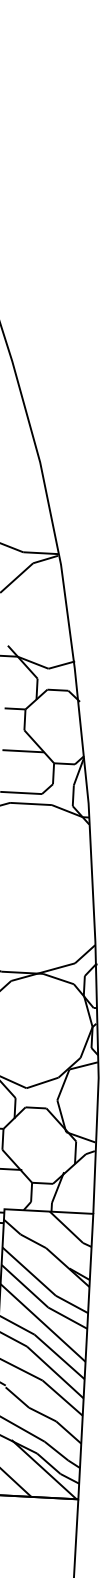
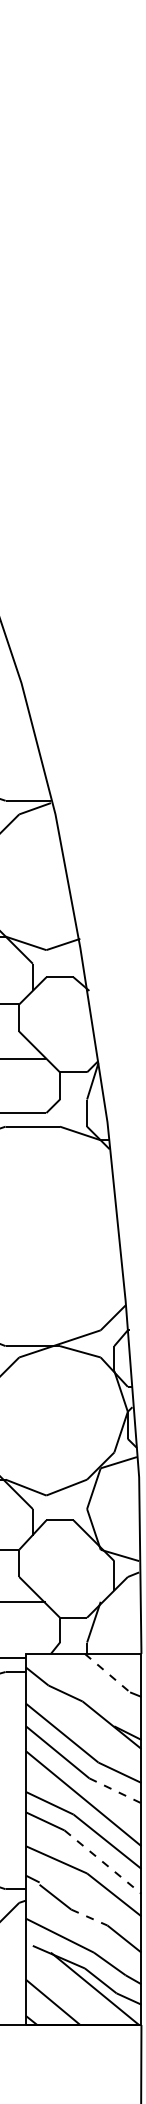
line: (66, 1227) -> (107, 1673), solid -> dashed
line: (67, 1317) -> (115, 1790), solid -> dashed
line: (54, 1372) -> (102, 1862), solid -> dashed
line: (42, 1414) -> (89, 1917), solid -> dashed

